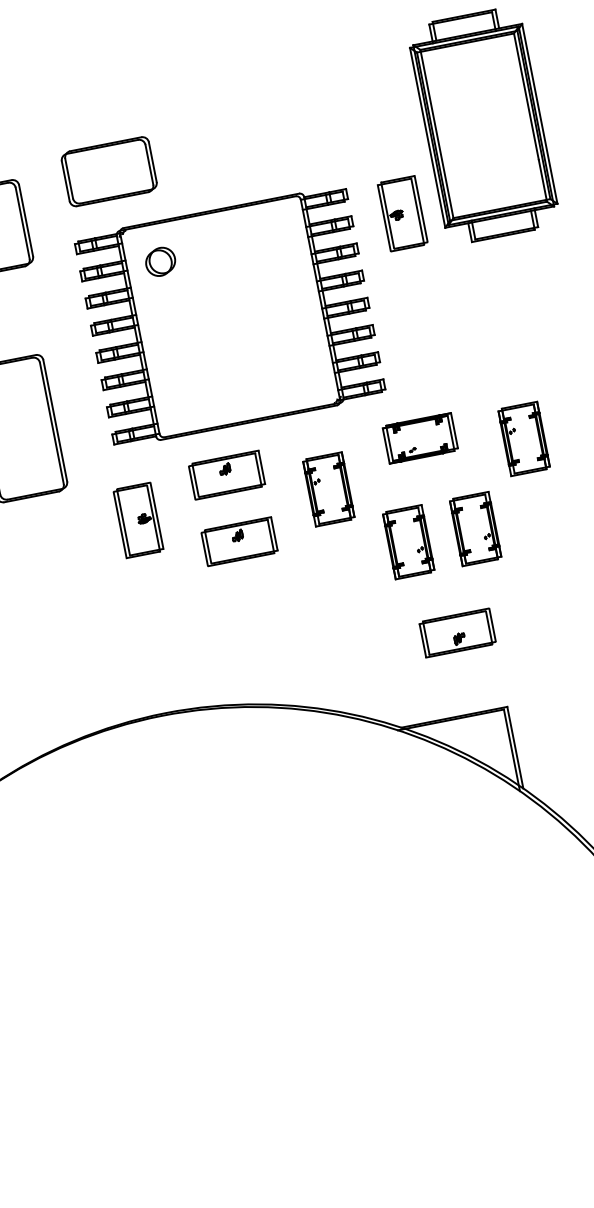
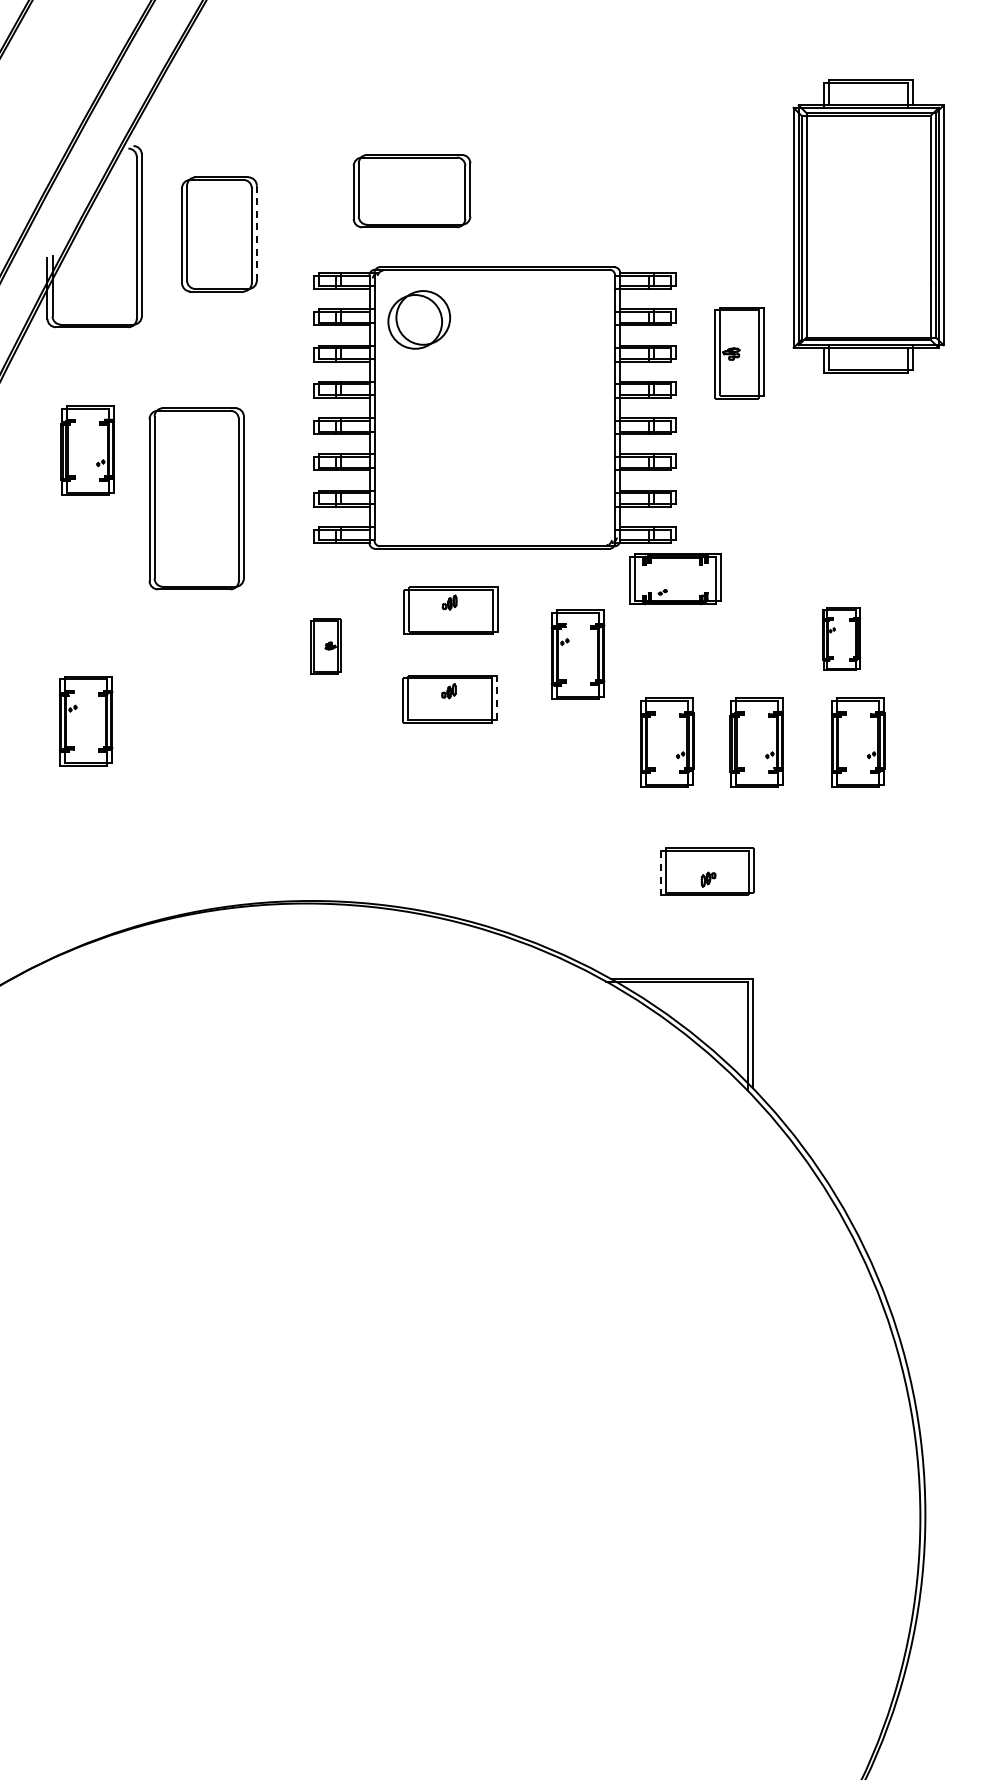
part: (108, 172) -> (411, 191), moved
part: (402, 214) -> (739, 353), moved
line: (25, 221) -> (256, 233), solid -> dashed
part: (160, 261) -> (419, 319), size x1.6
part: (420, 438) -> (675, 579), moved
part: (524, 439) -> (841, 639), size x0.7
part: (551, 514) -> (858, 742), added
part: (138, 520) -> (325, 646), size x0.6
line: (274, 533) -> (496, 697), solid -> dashed
line: (422, 641) -> (660, 873), solid -> dashed

